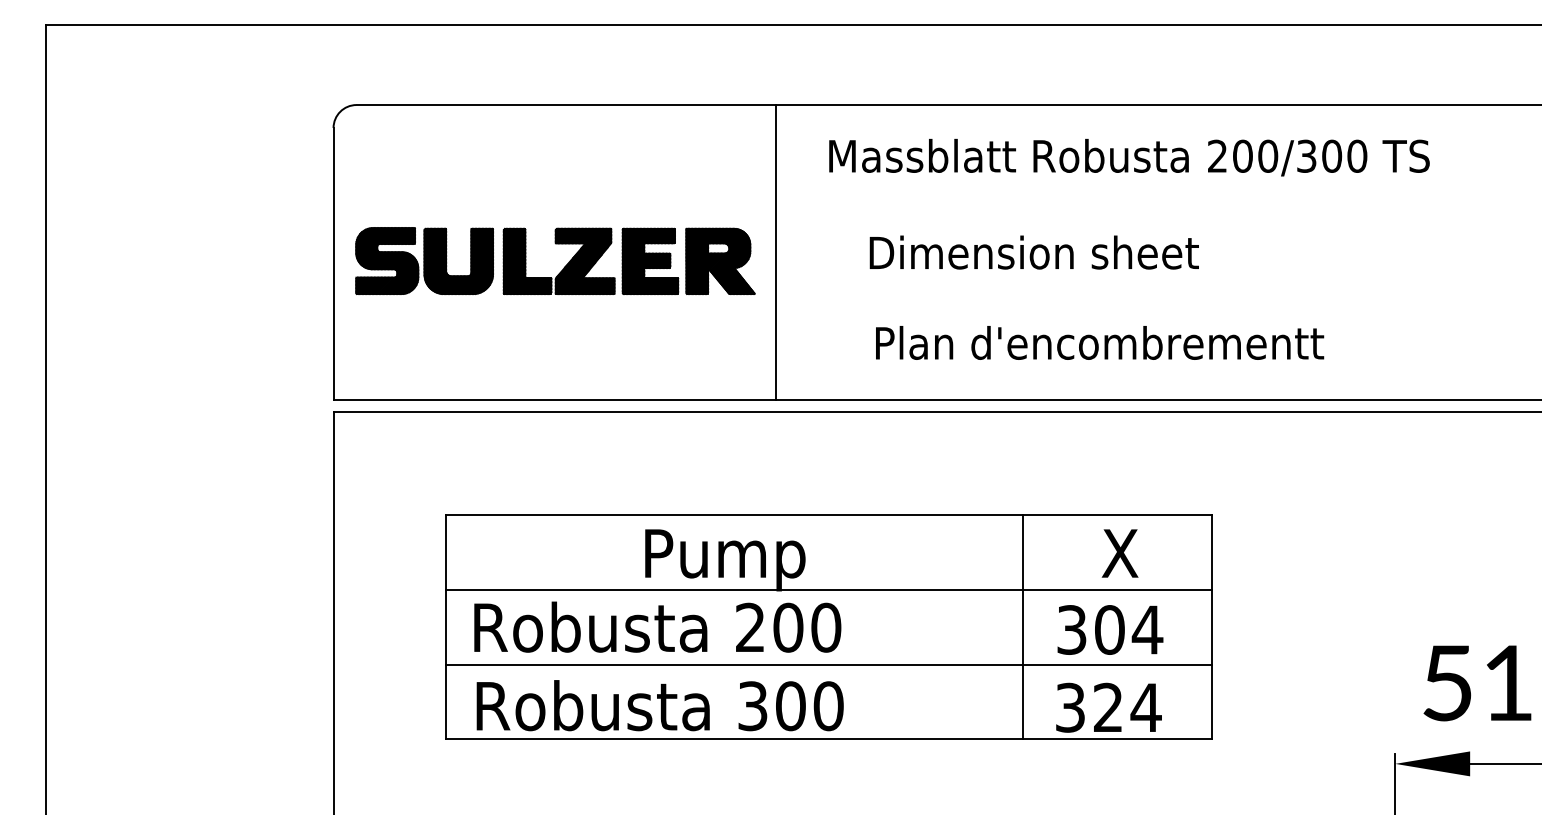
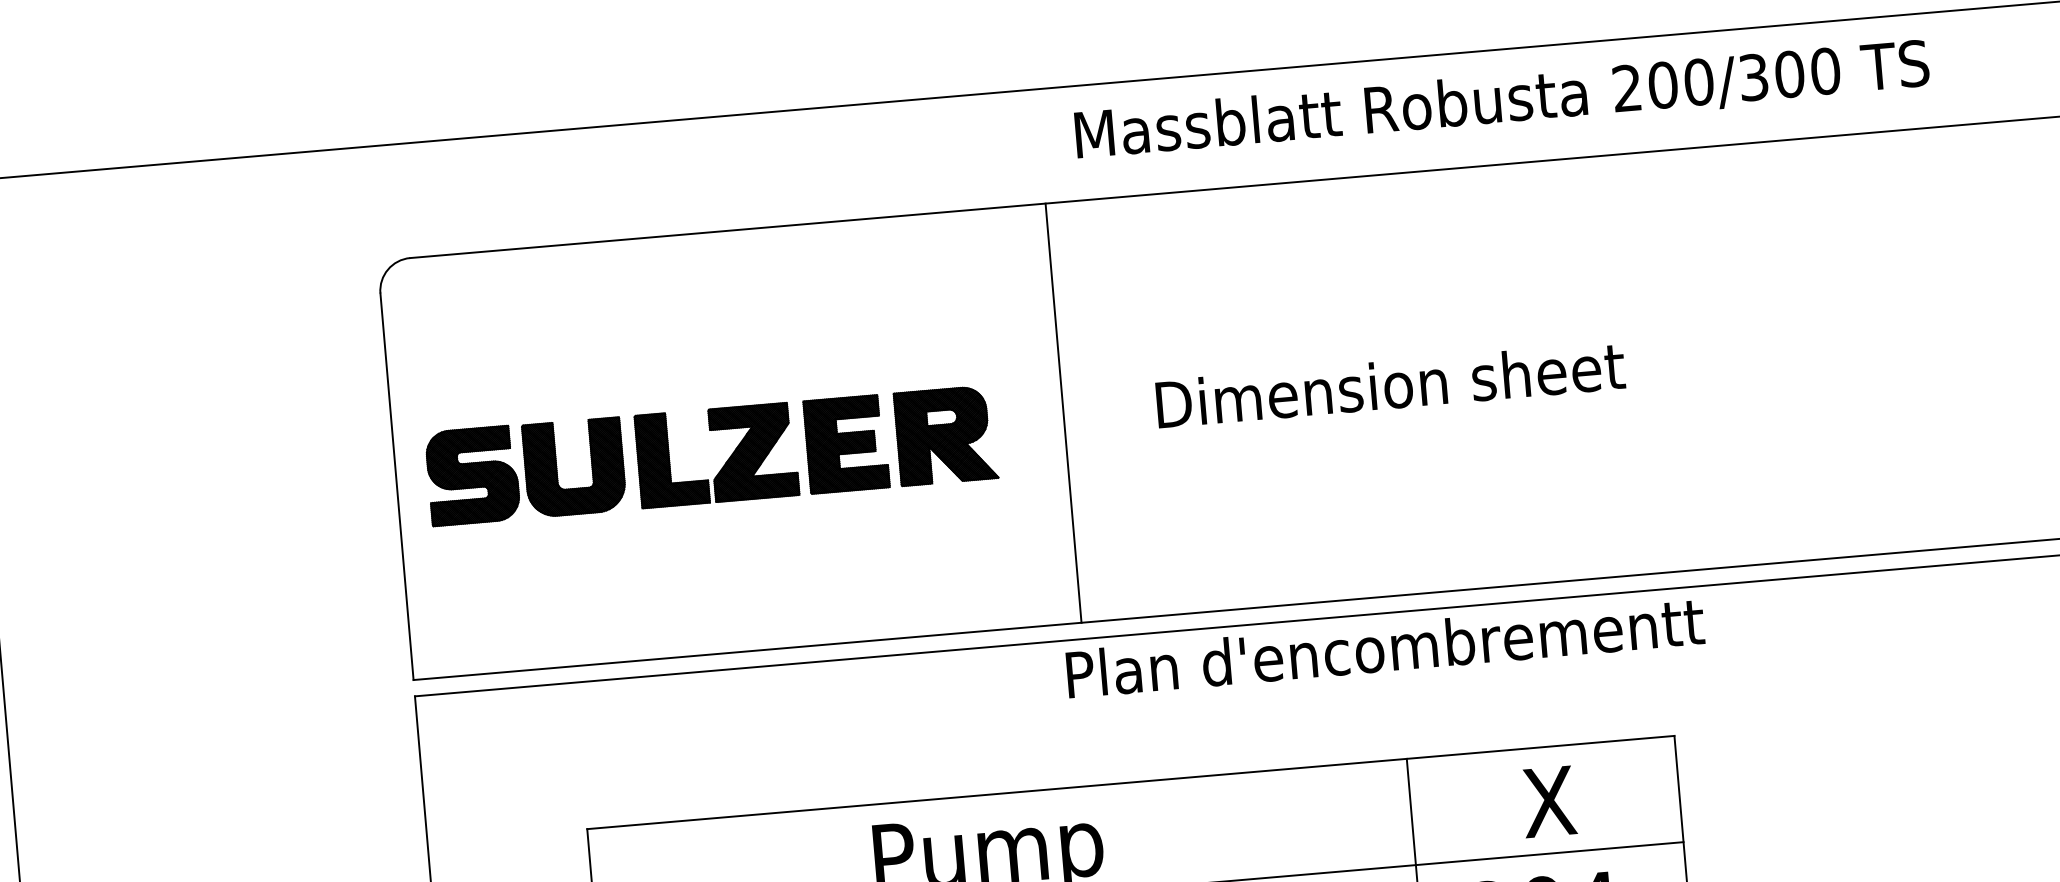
text: (1129, 157) -> (1502, 100), moved
line: (776, 252) -> (1064, 412), moved
text: (1100, 342) -> (1386, 647), moved

